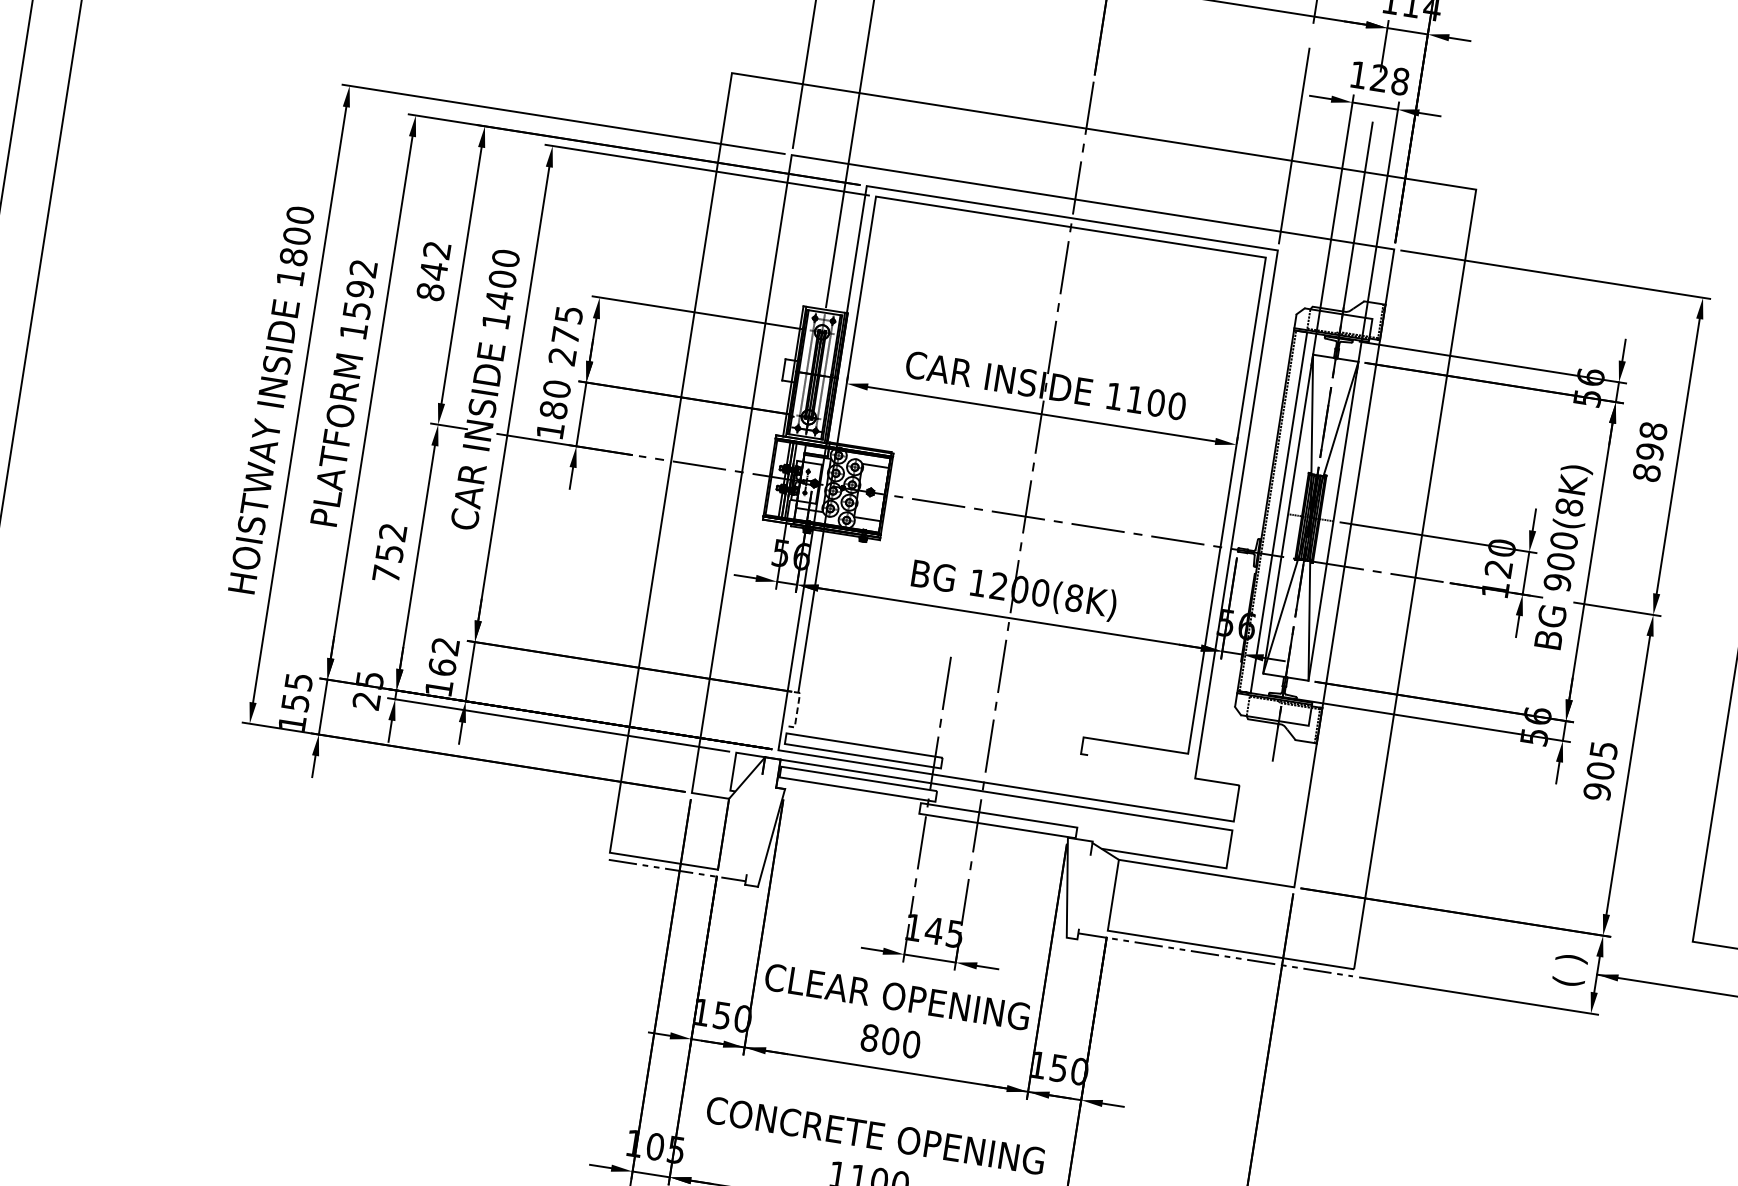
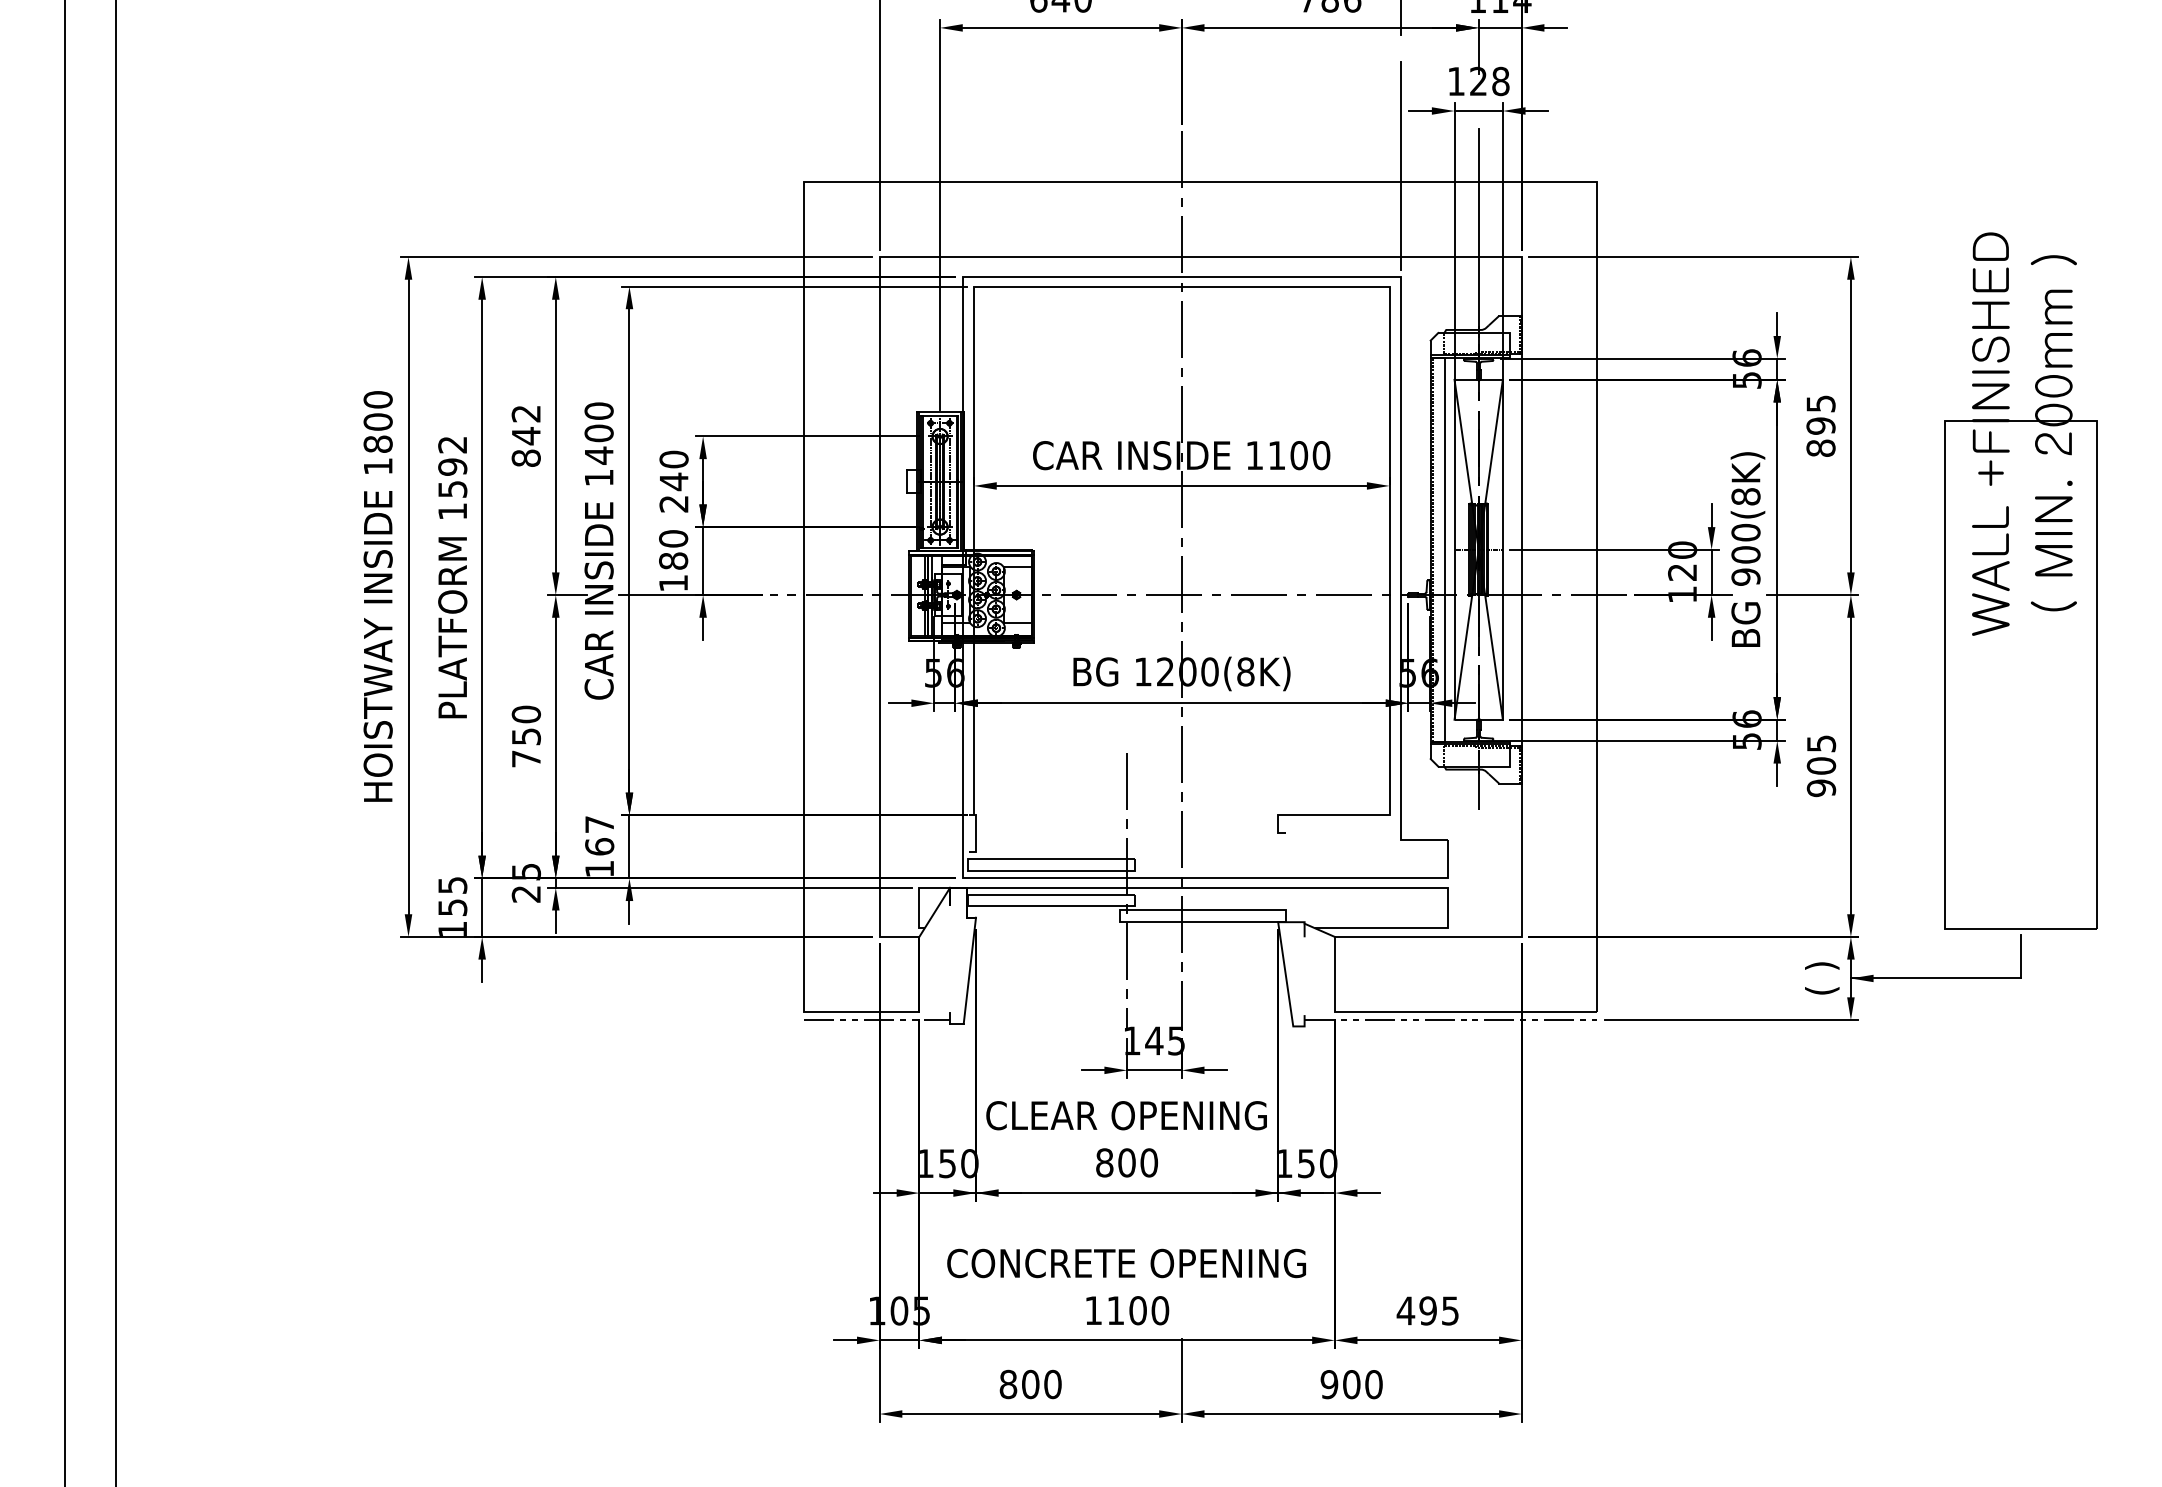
text: (566, 325) -> (673, 470), 275 -> 240
text: (1652, 430) -> (1820, 403), 898 -> 895
text: (393, 532) -> (526, 714), 752 -> 750
text: (445, 646) -> (599, 824), 162 -> 167
line: (797, 711) -> (976, 834), dashed -> solid

